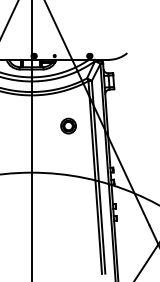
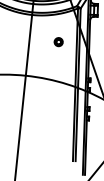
part: (68, 125) -> (58, 41), size x0.7

